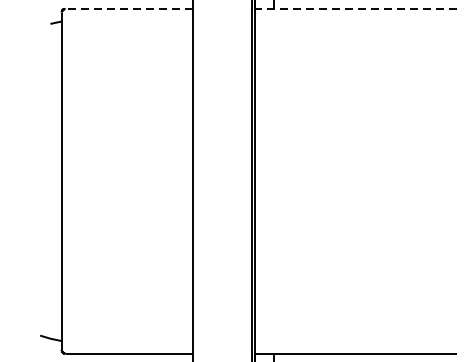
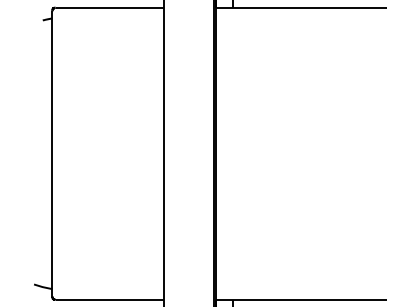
line: (129, 8) -> (109, 7), dashed -> solid
line: (355, 8) -> (301, 7), dashed -> solid

